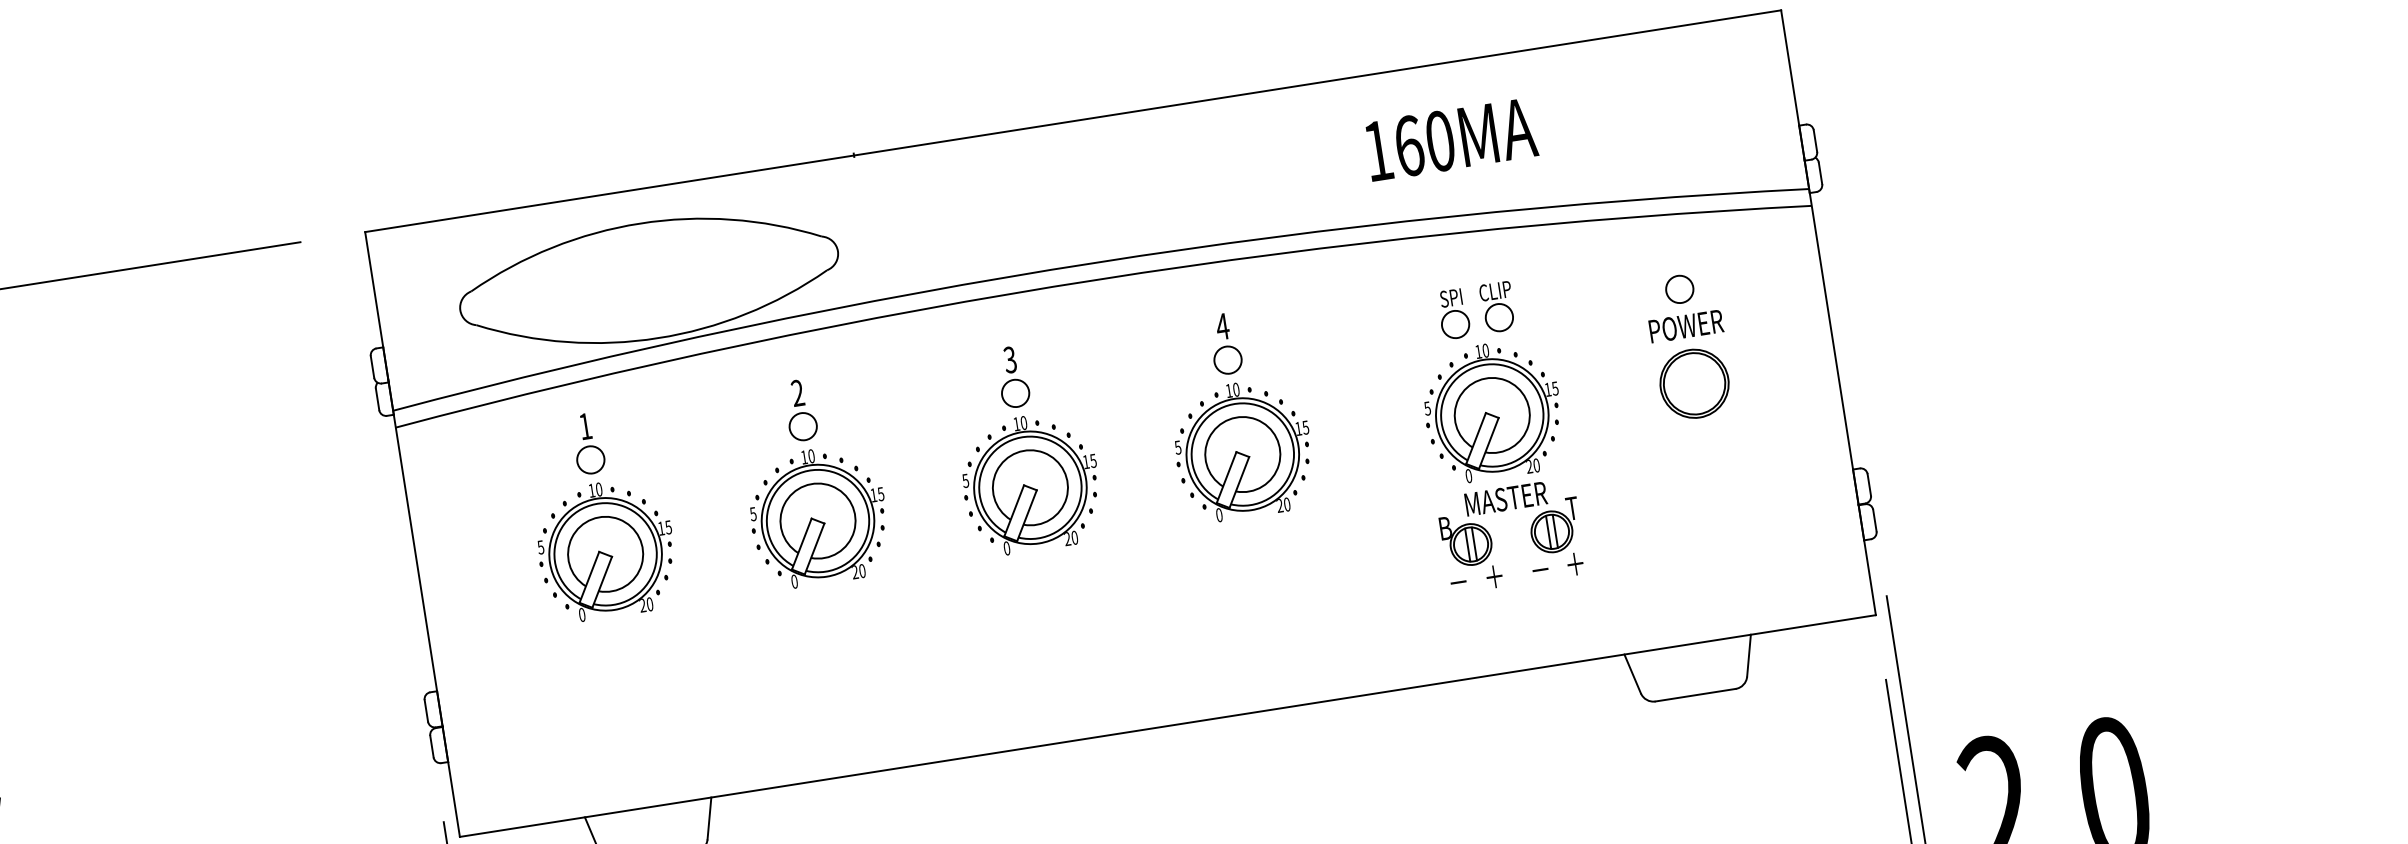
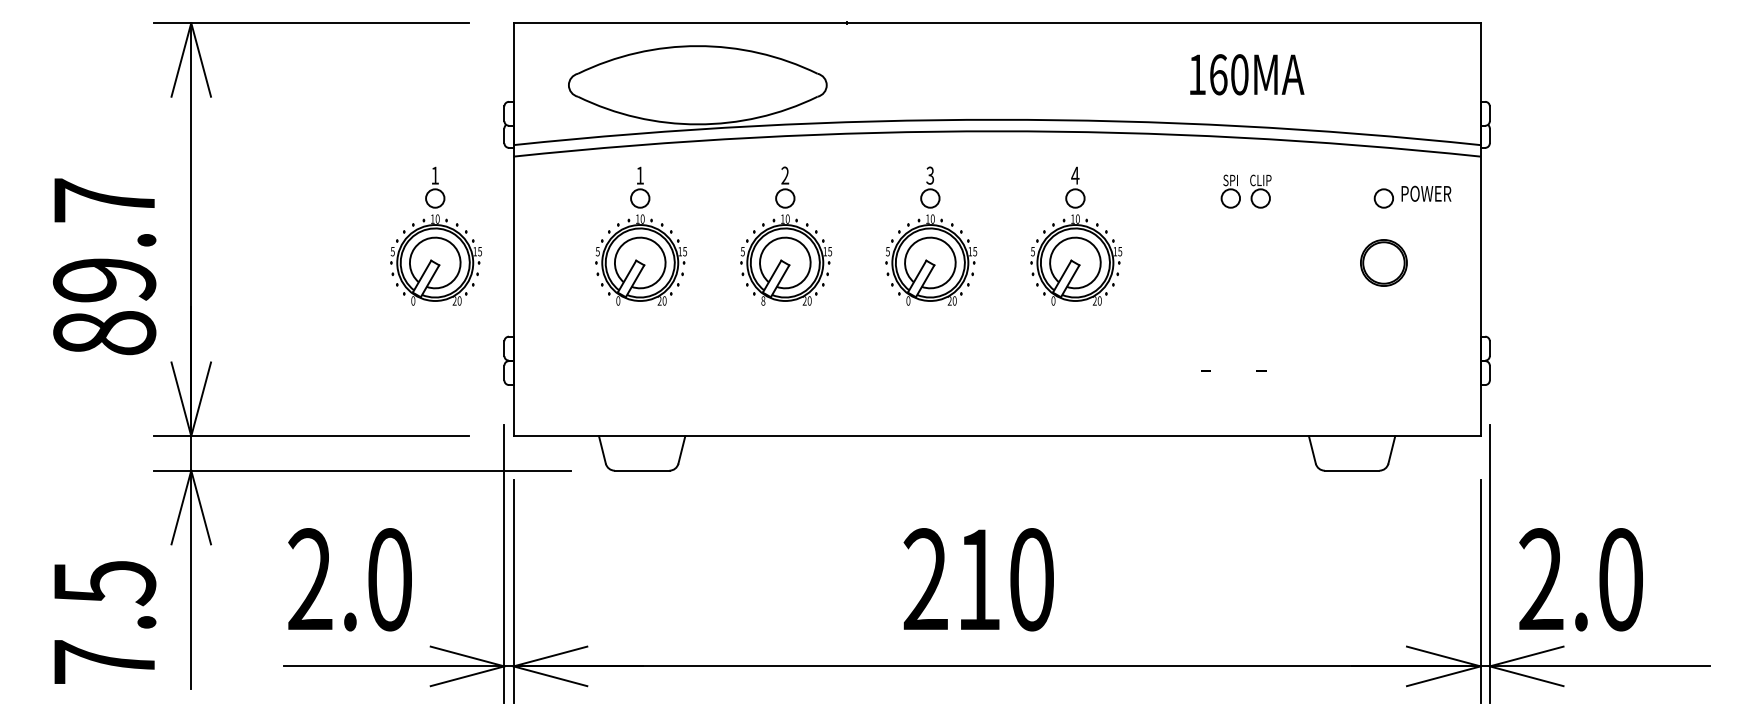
text: (1686, 325) -> (1426, 193), moved
part: (1501, 464) -> (1246, 296), removed
part: (299, 561) -> (435, 235), added
text: (794, 582) -> (763, 301), 0 -> 8

